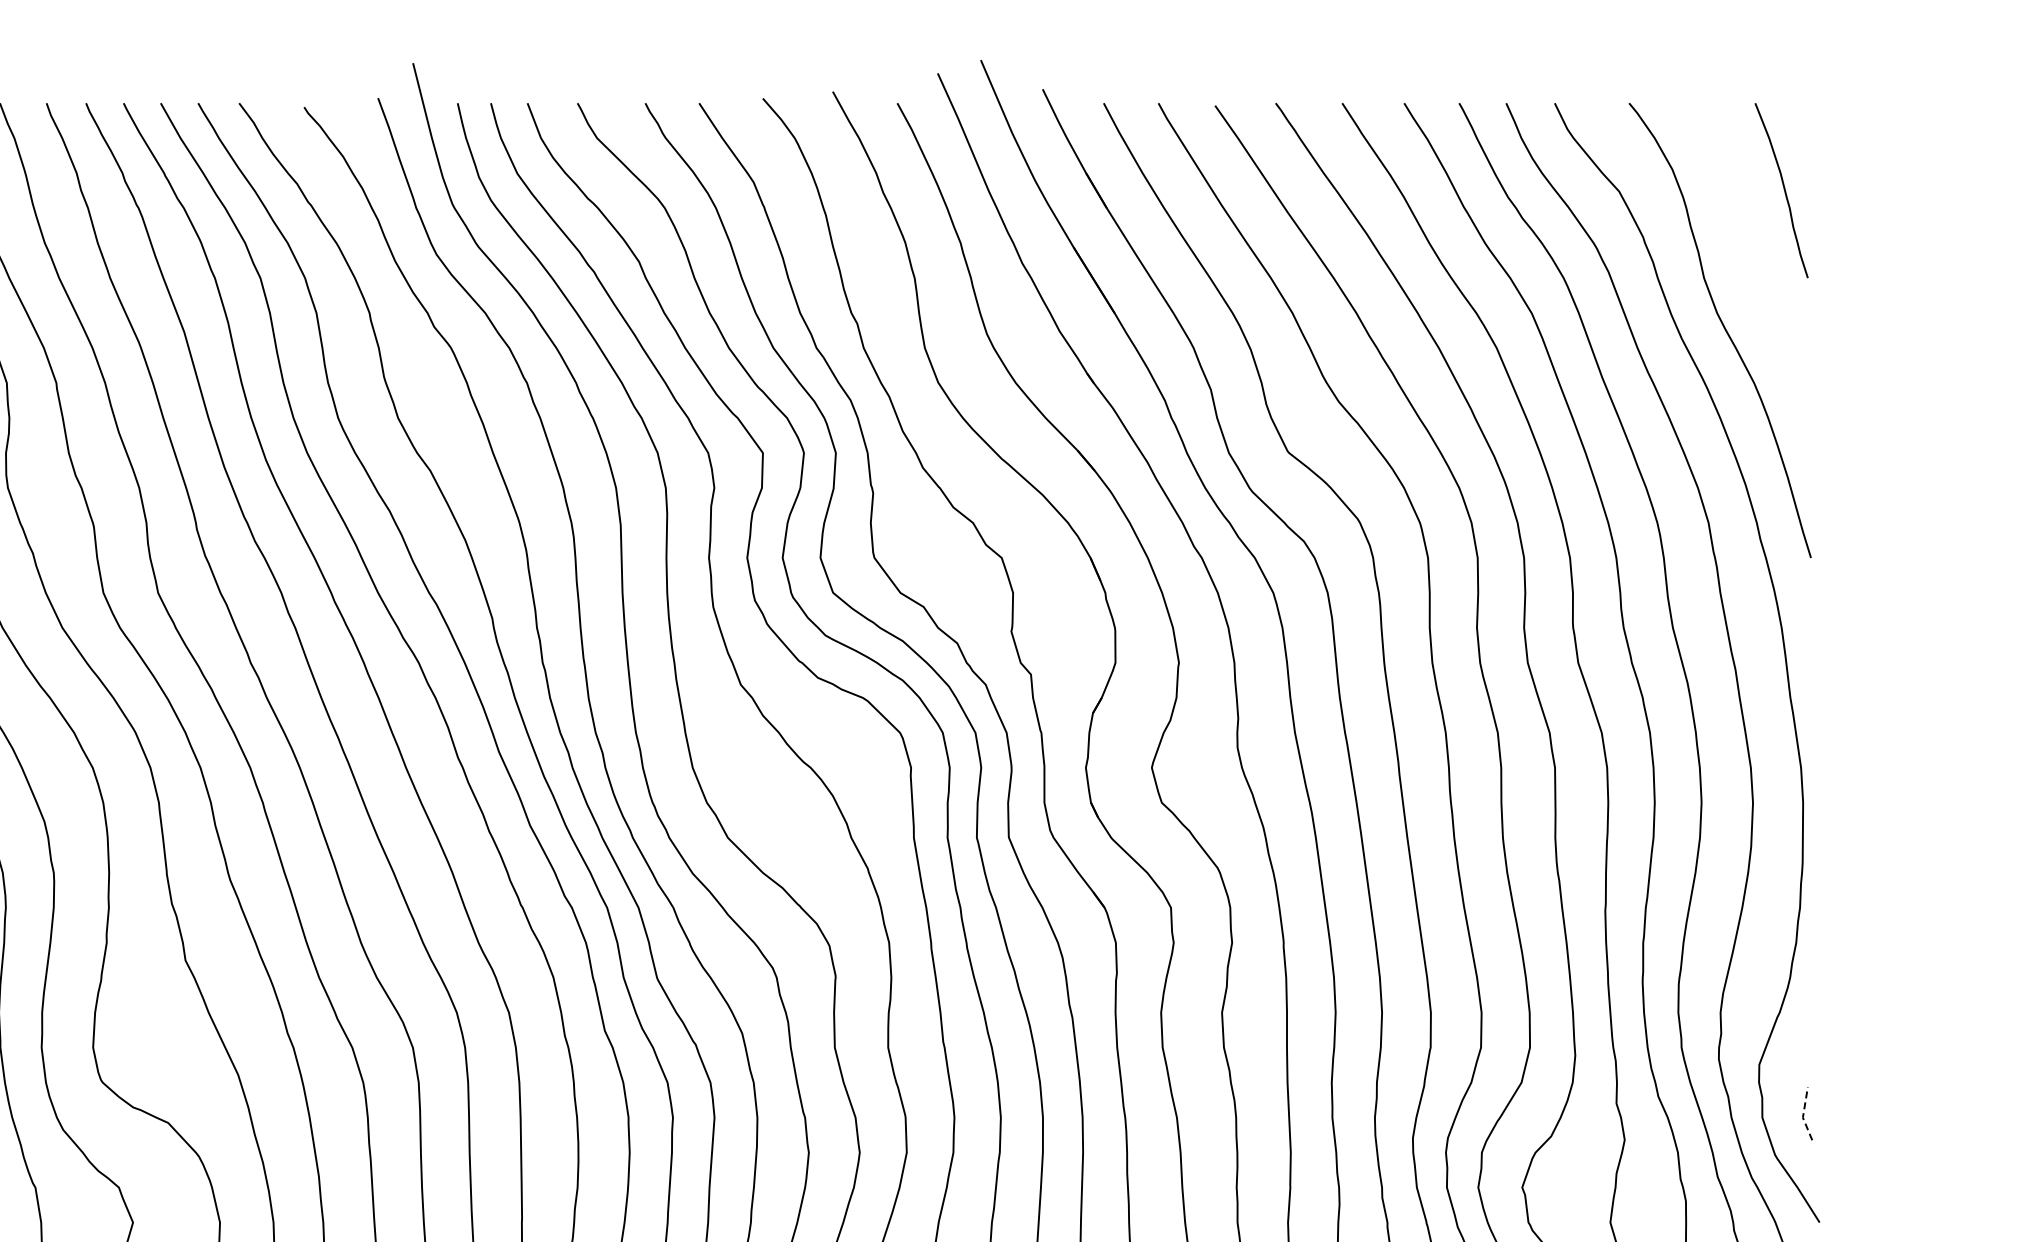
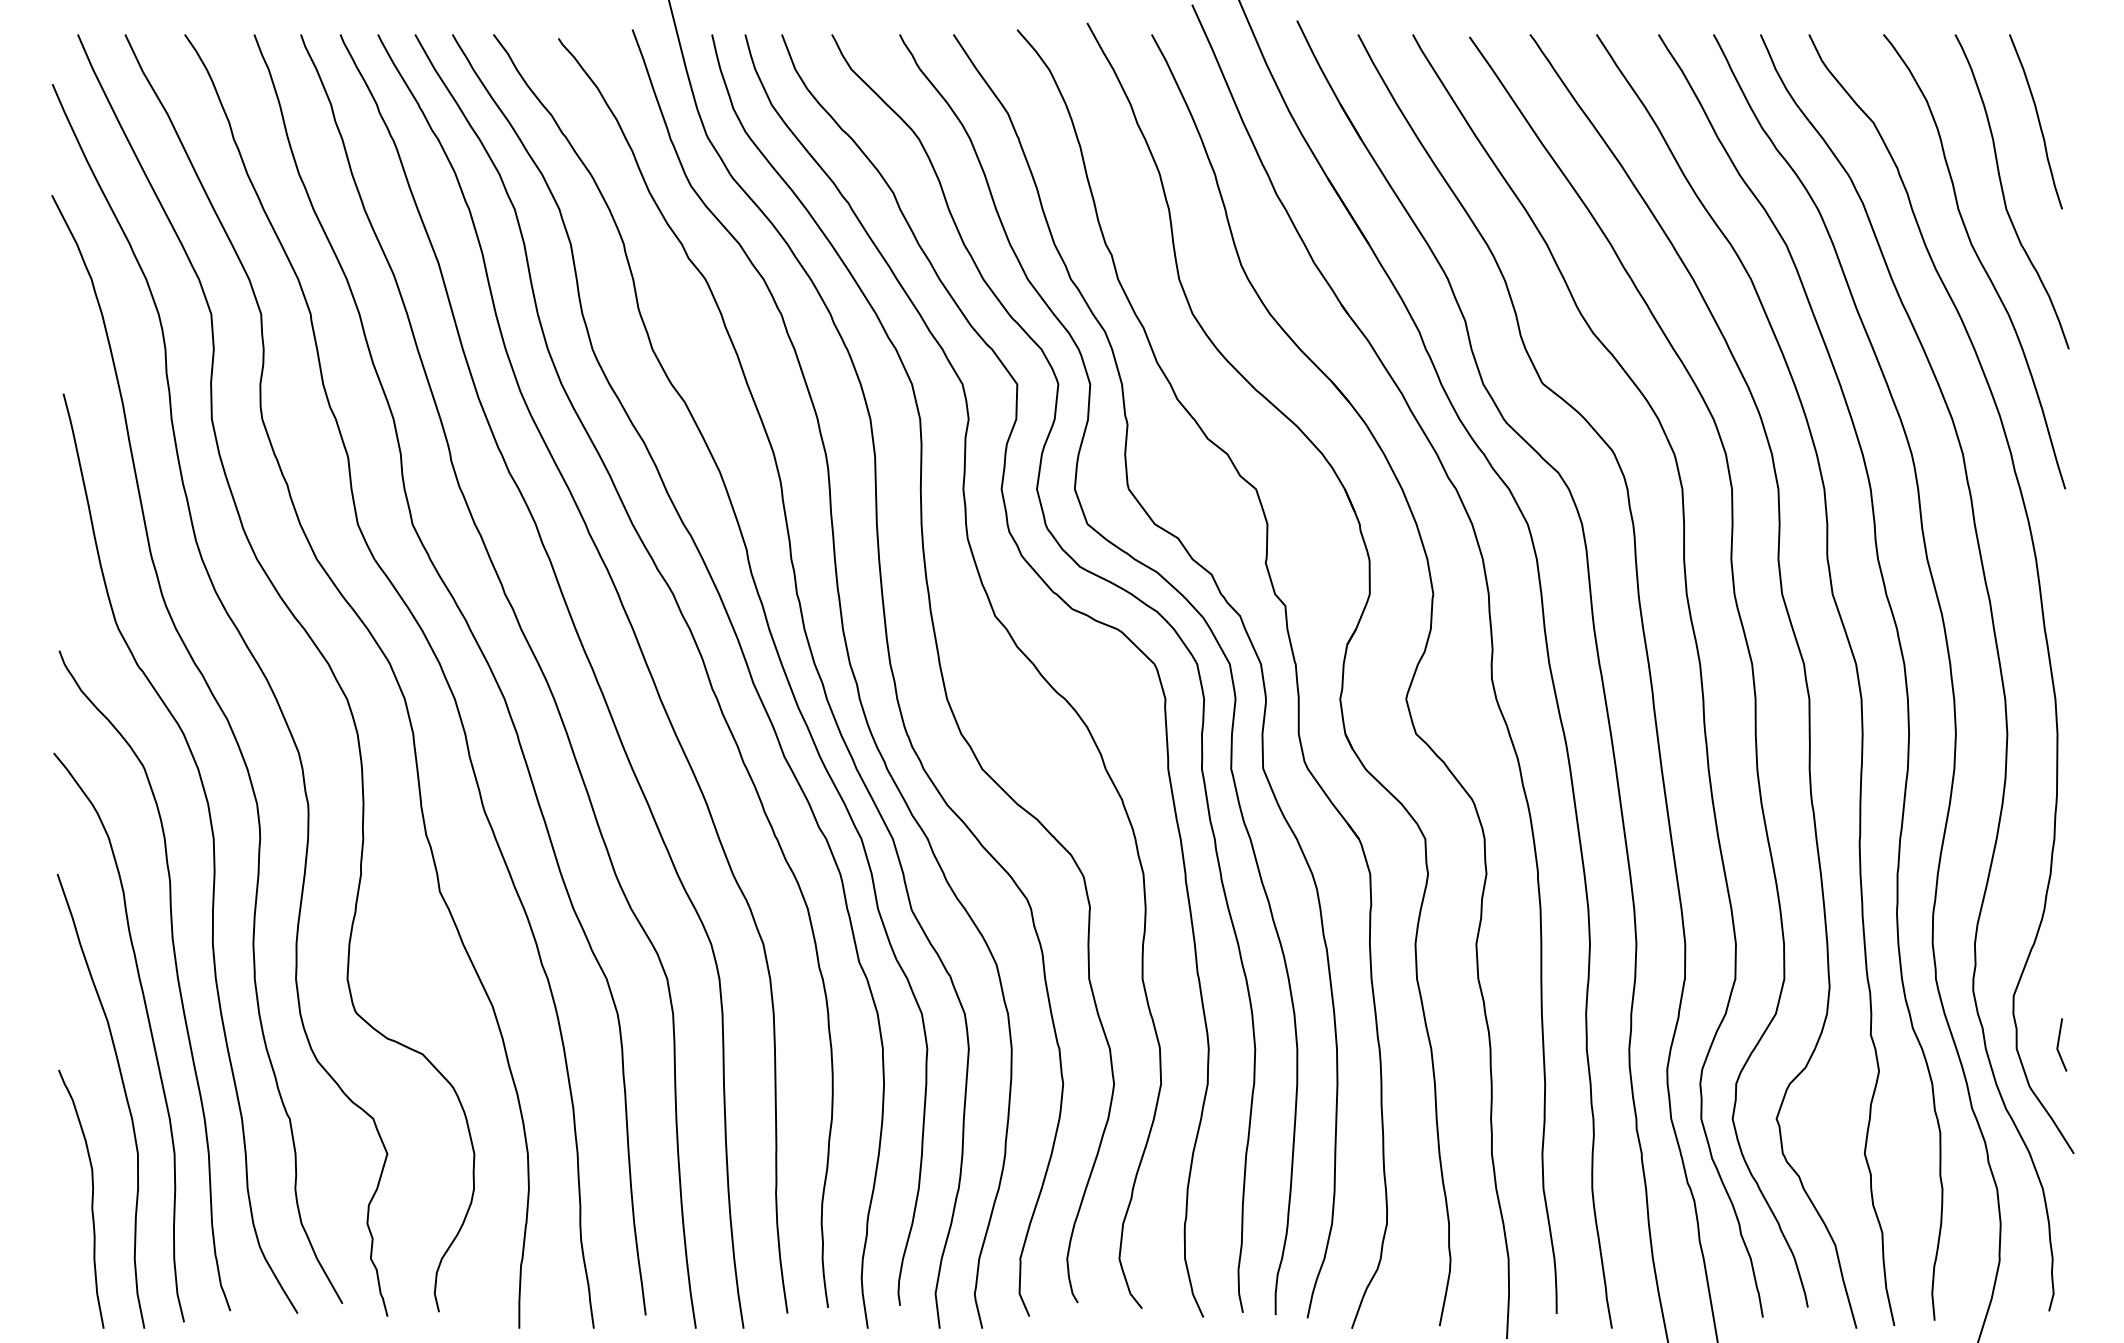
curve: (1750, 263) -> (2004, 194), added
line: (1803, 1114) -> (2057, 1045), dashed -> solid

